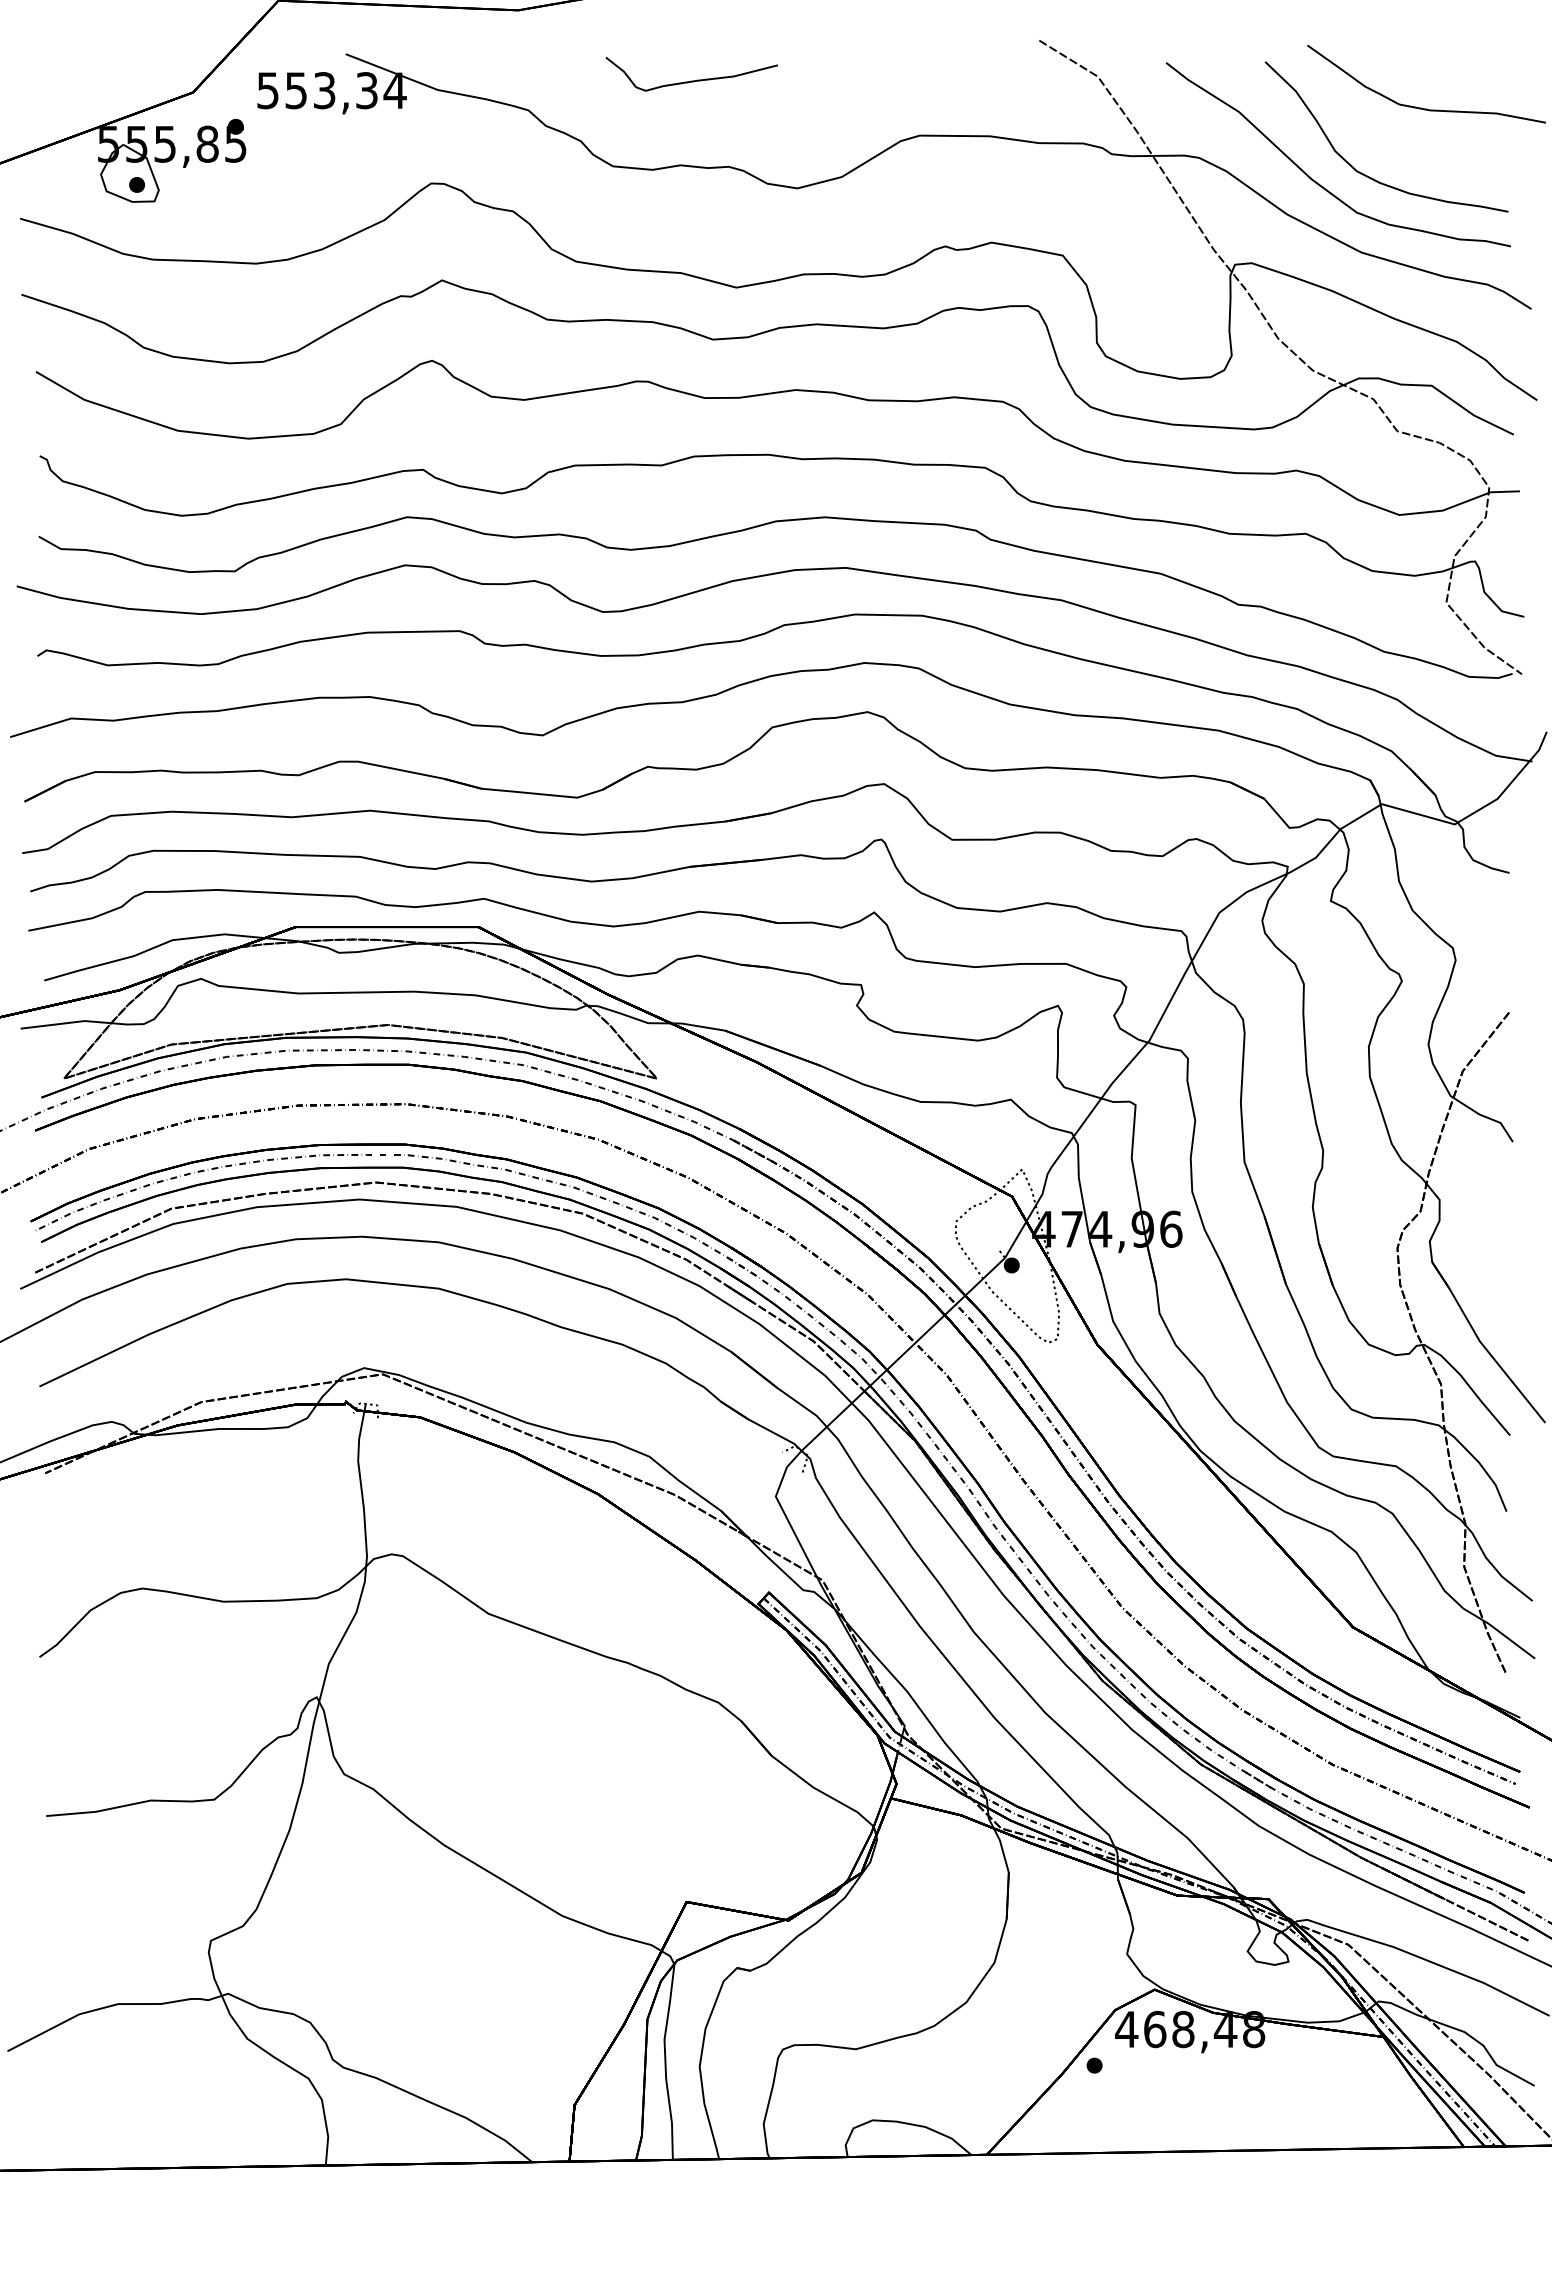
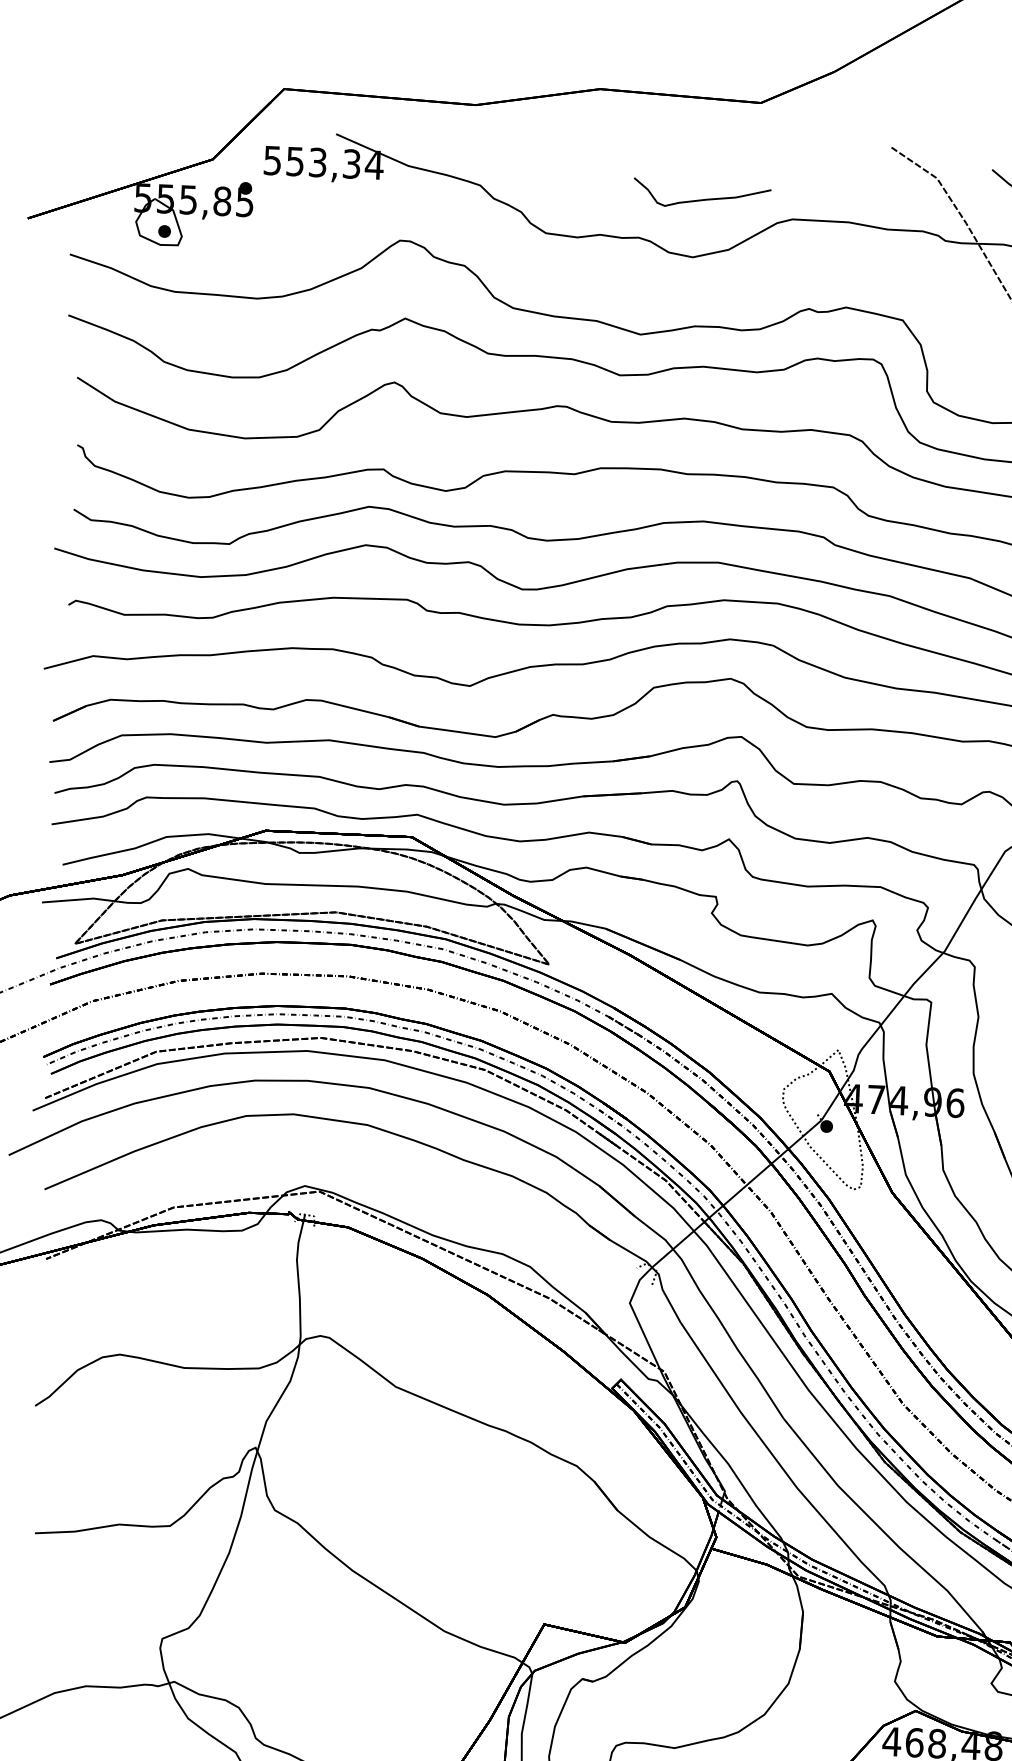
curve: (691, 80) -> (701, 199), moved

